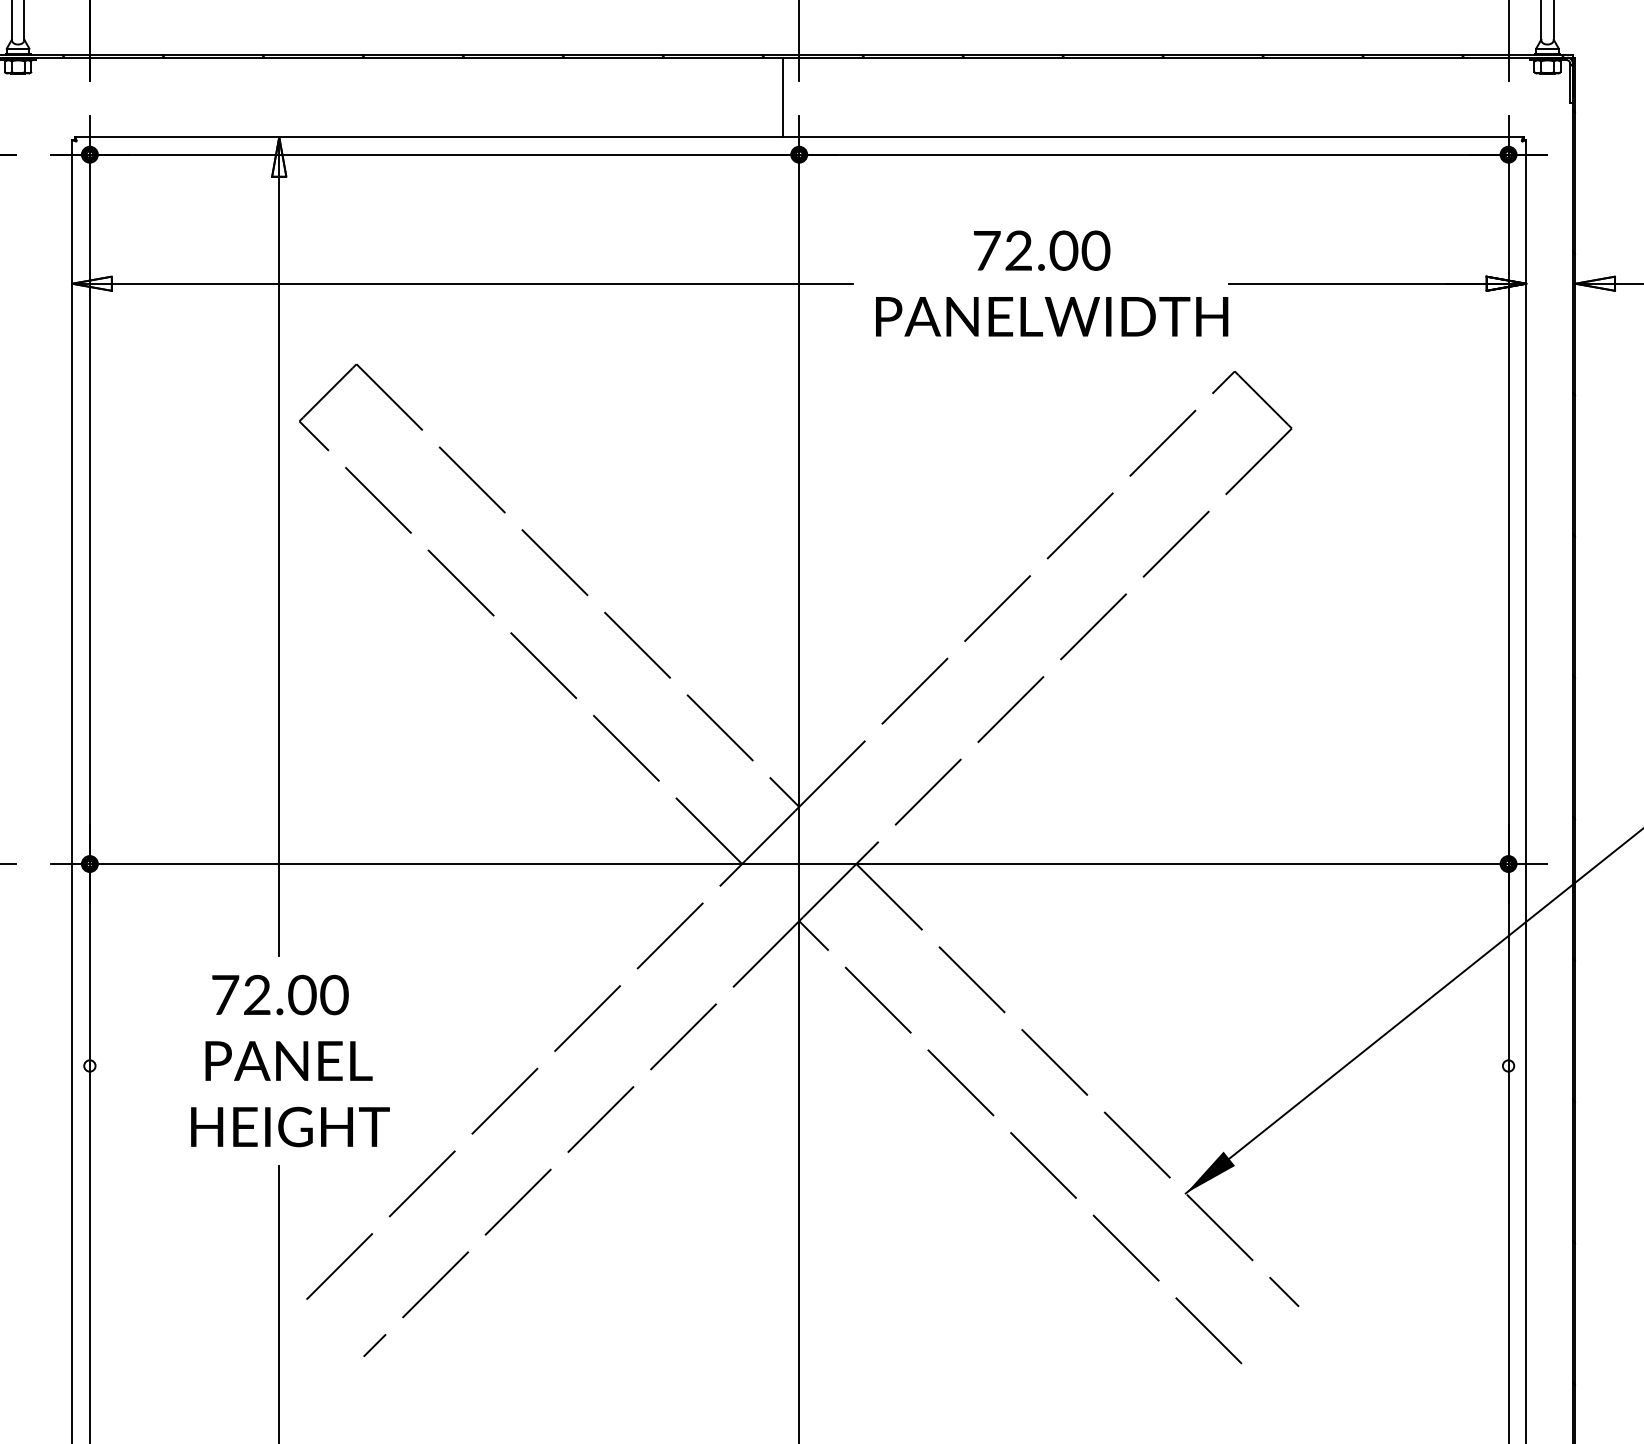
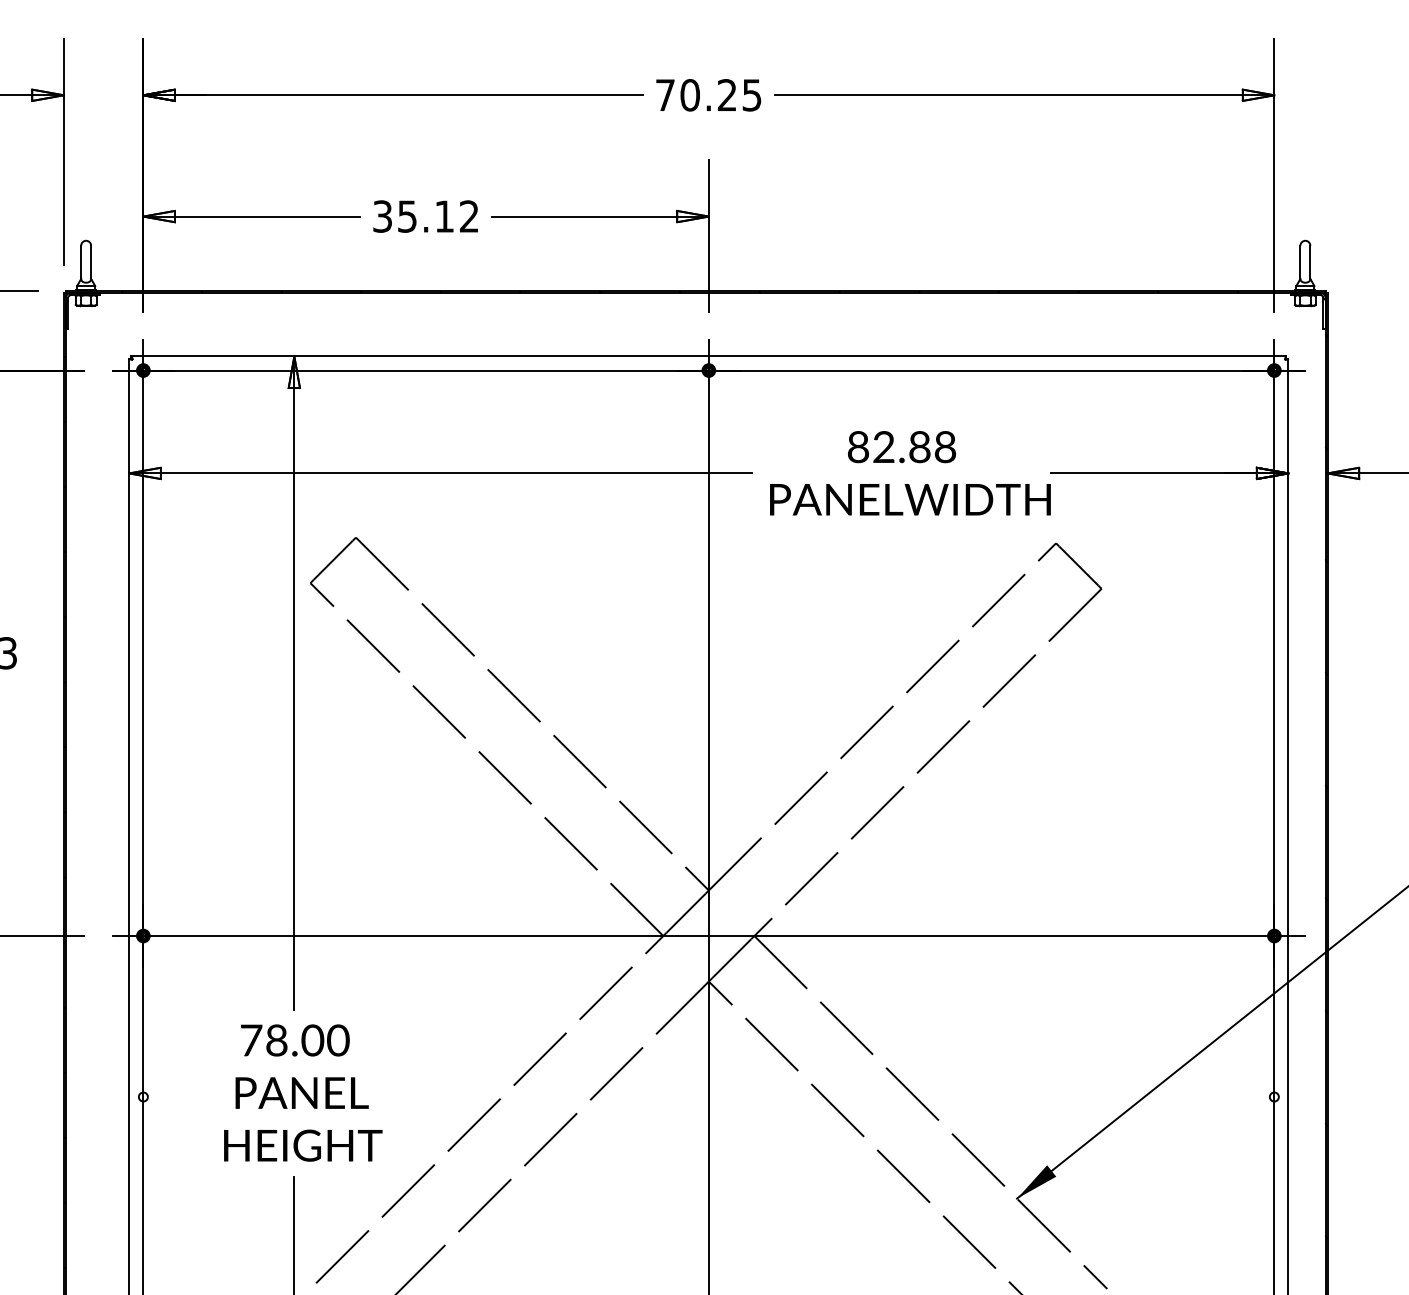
line: (782, 96) -> (695, 324), removed
text: (1042, 251) -> (902, 447), 72.00 -> 82.88
text: (256, 995) -> (276, 1040), 72.00 -> 78.00

